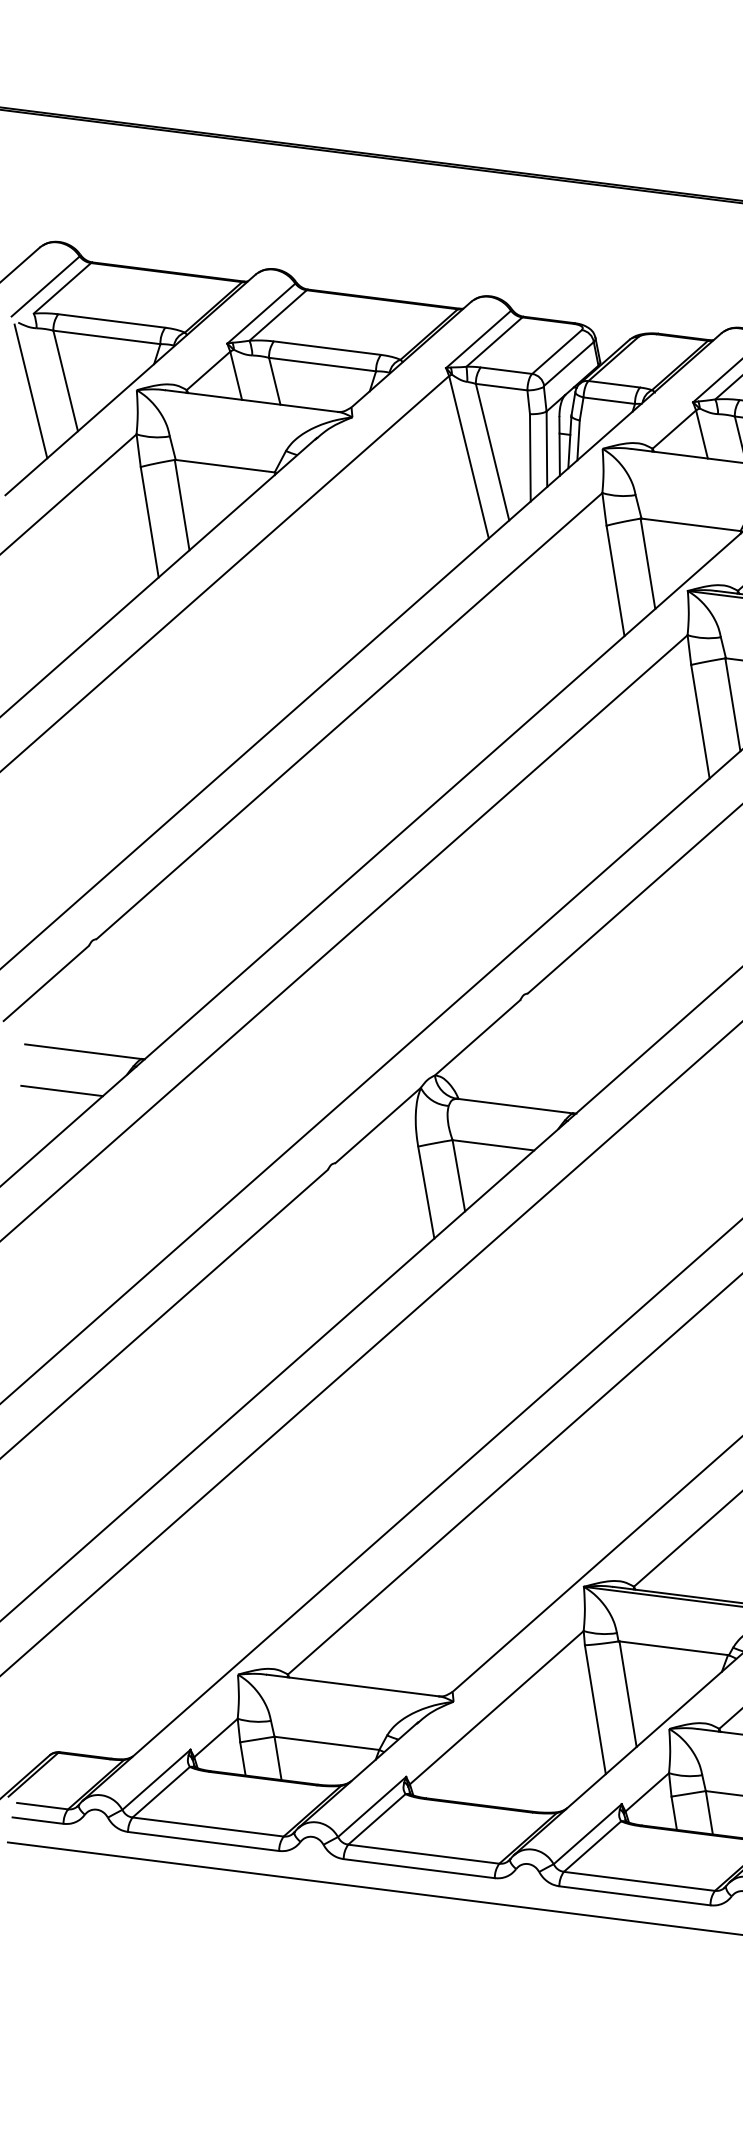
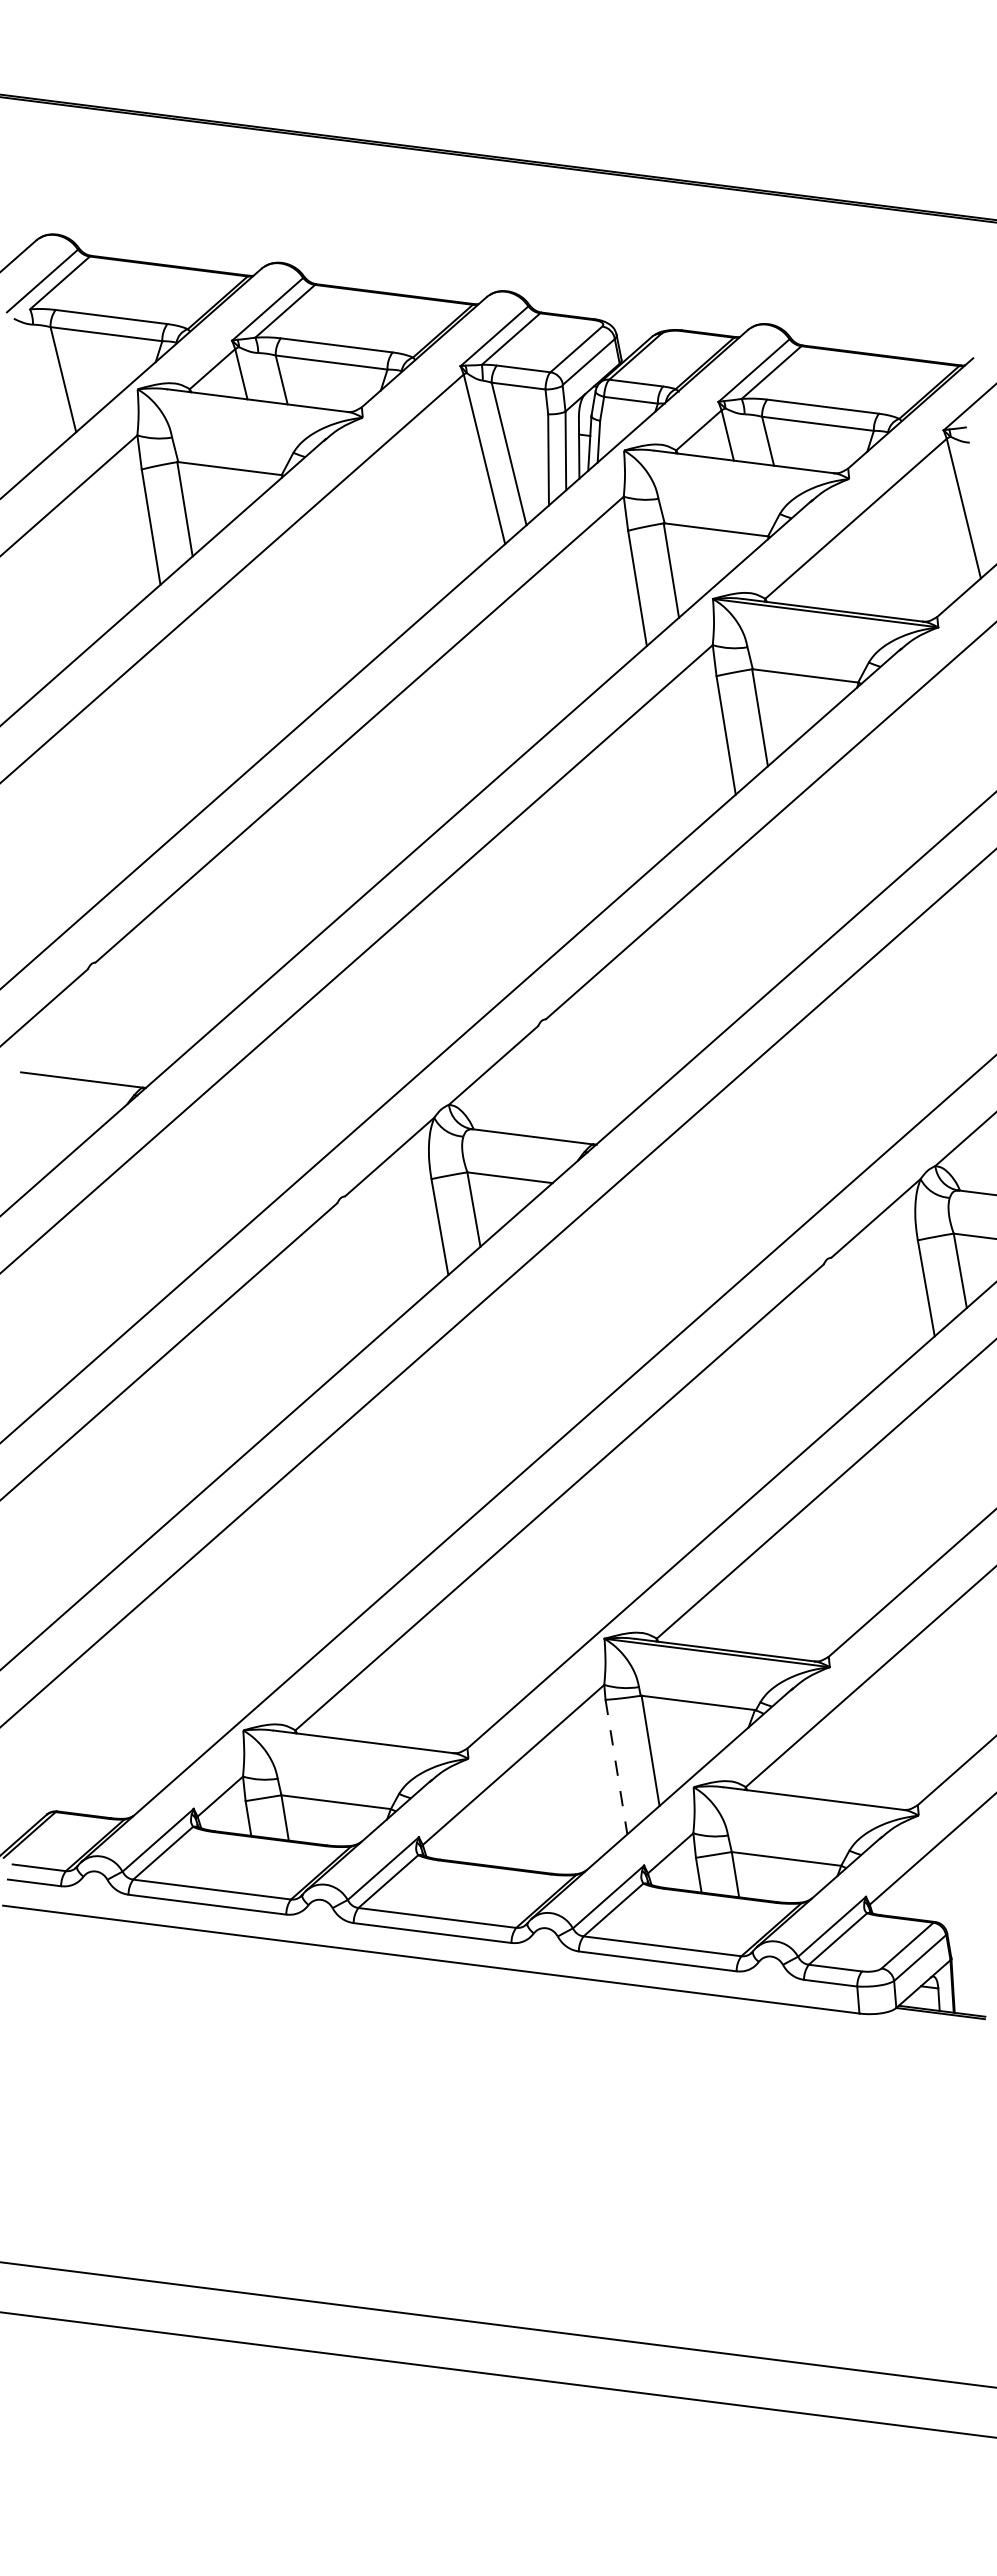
line: (31, 391) -> (27, 390), removed
line: (61, 1090) -> (59, 1120), removed
line: (595, 1710) -> (616, 1767), solid -> dashed

